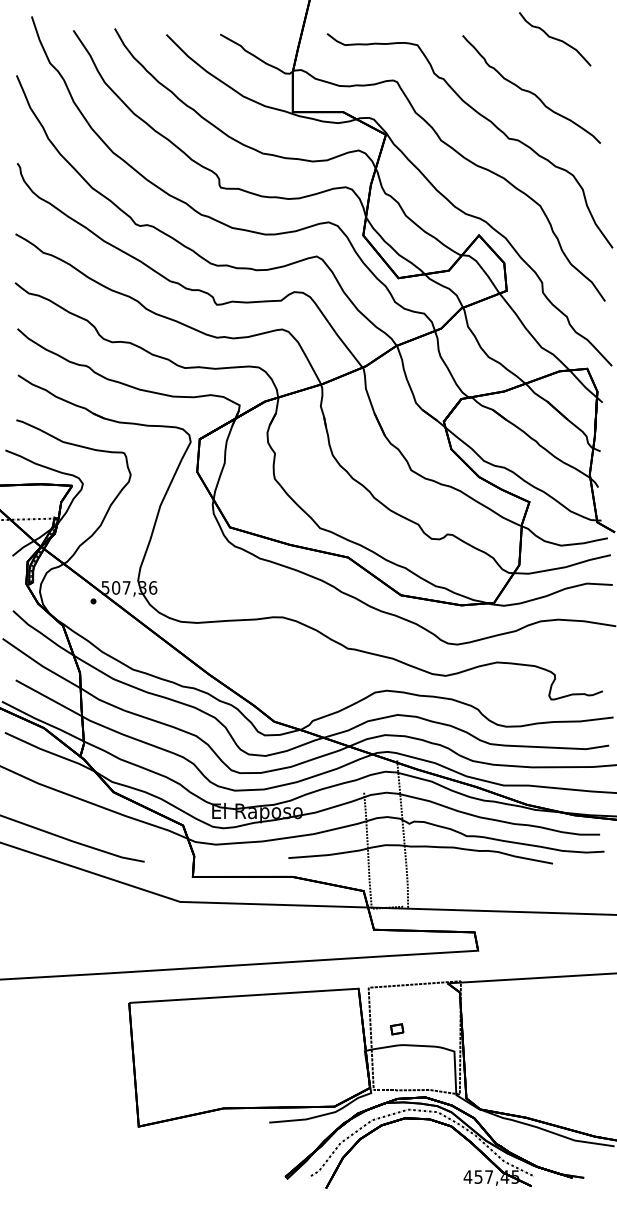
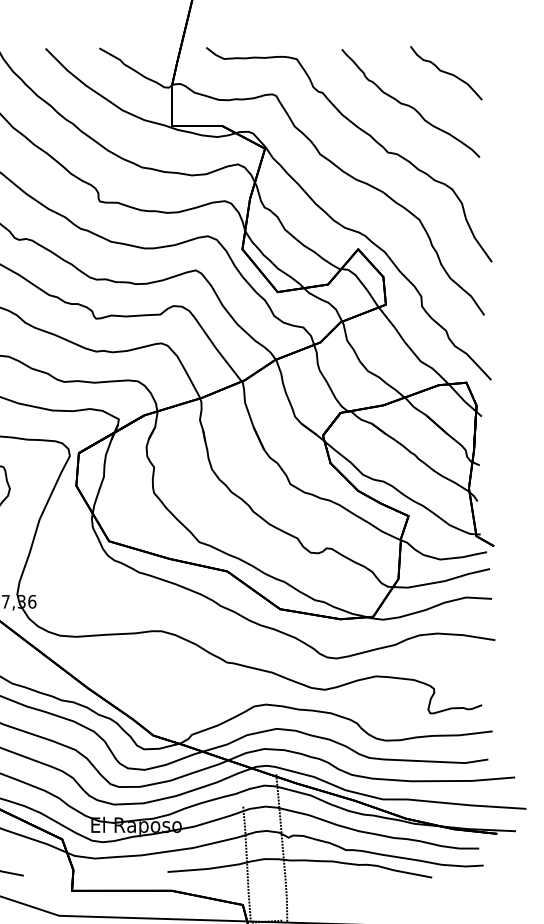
curve: (555, 39) -> (446, 73), moved

